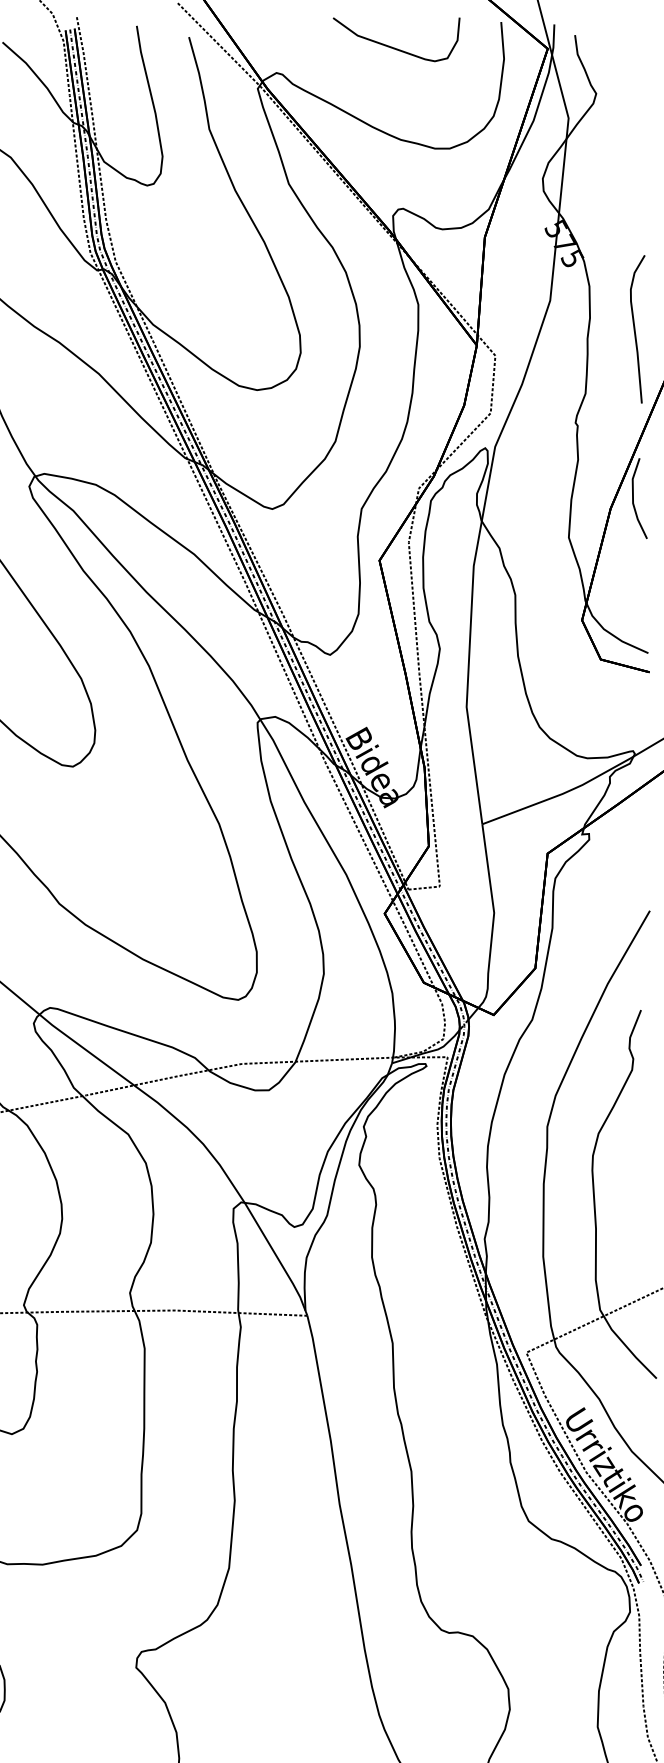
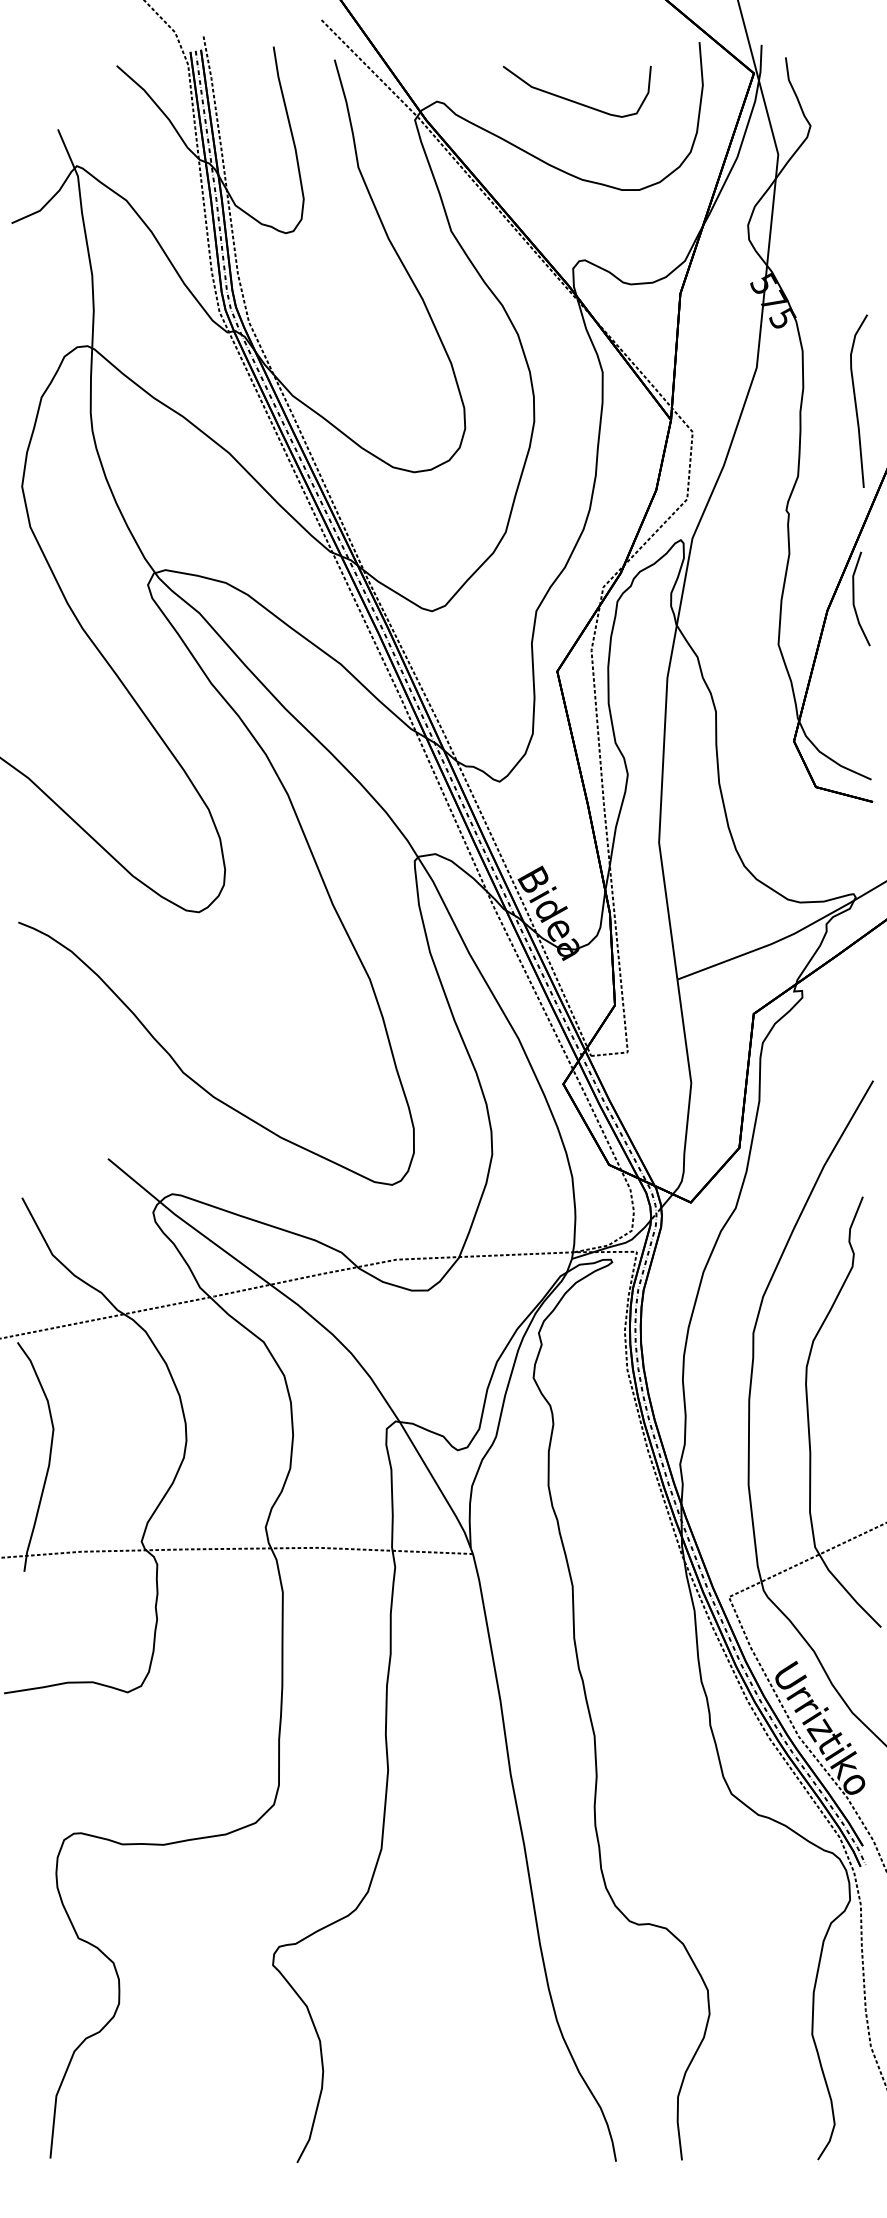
curve: (393, 47) -> (573, 100), moved

